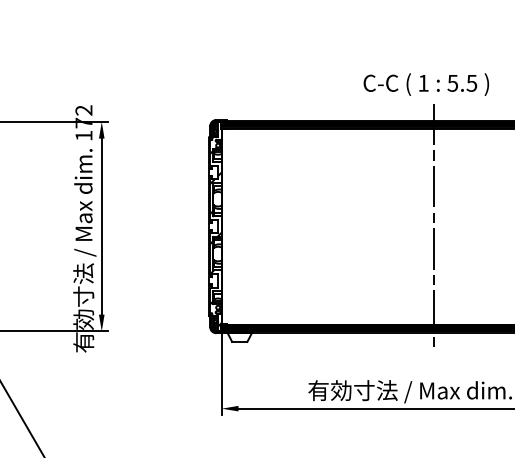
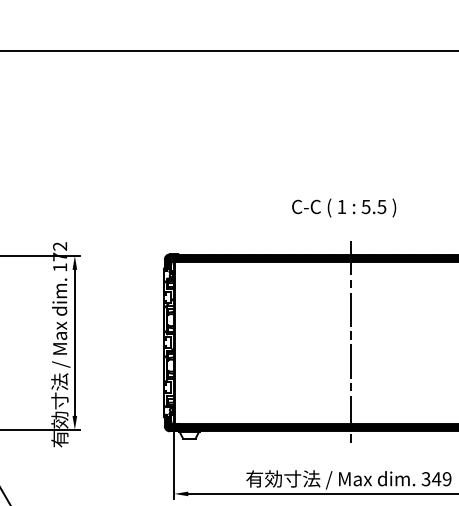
text: (426, 83) -> (344, 207), moved

